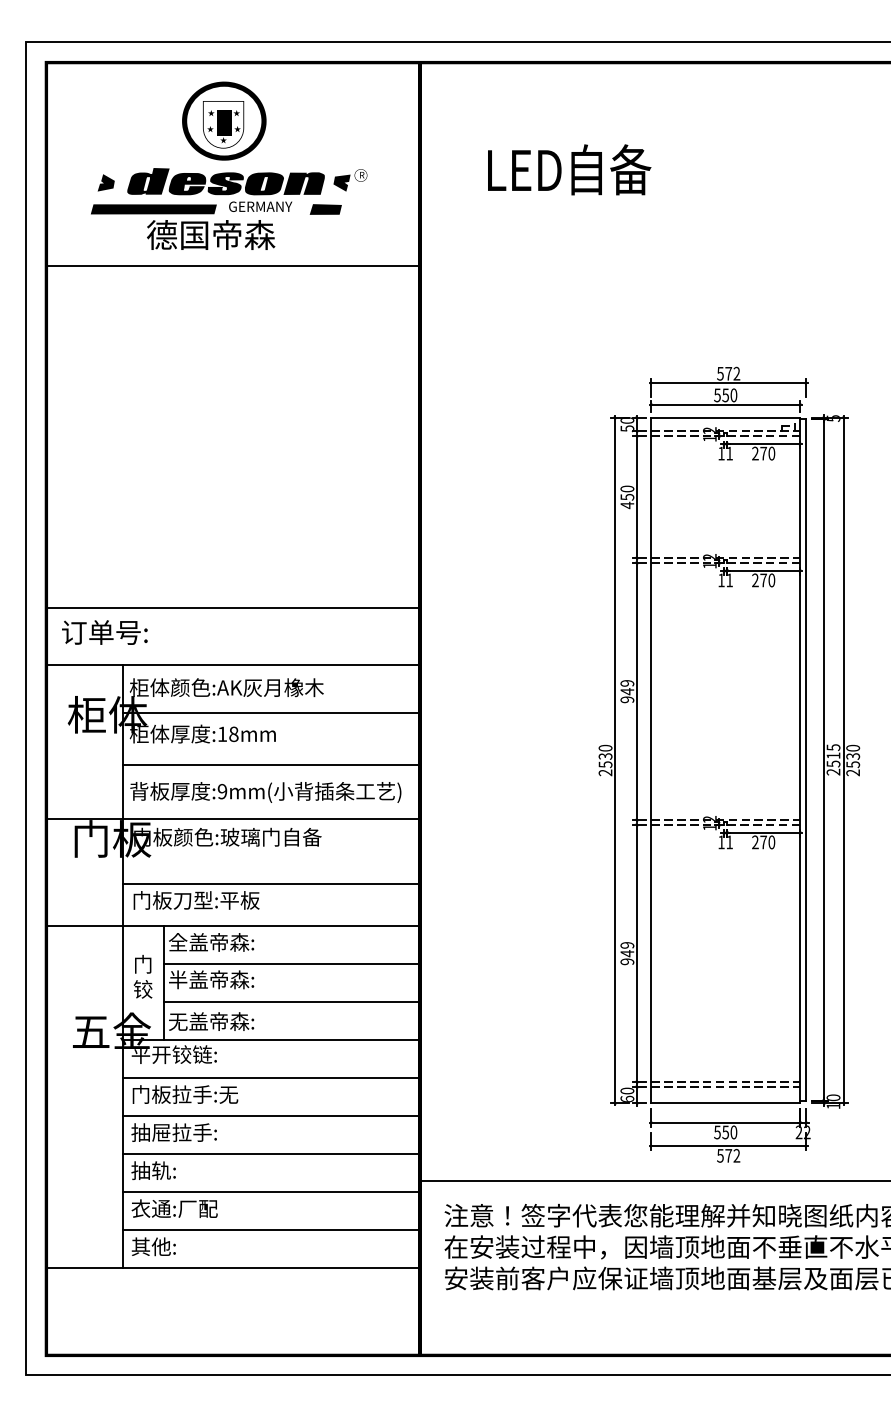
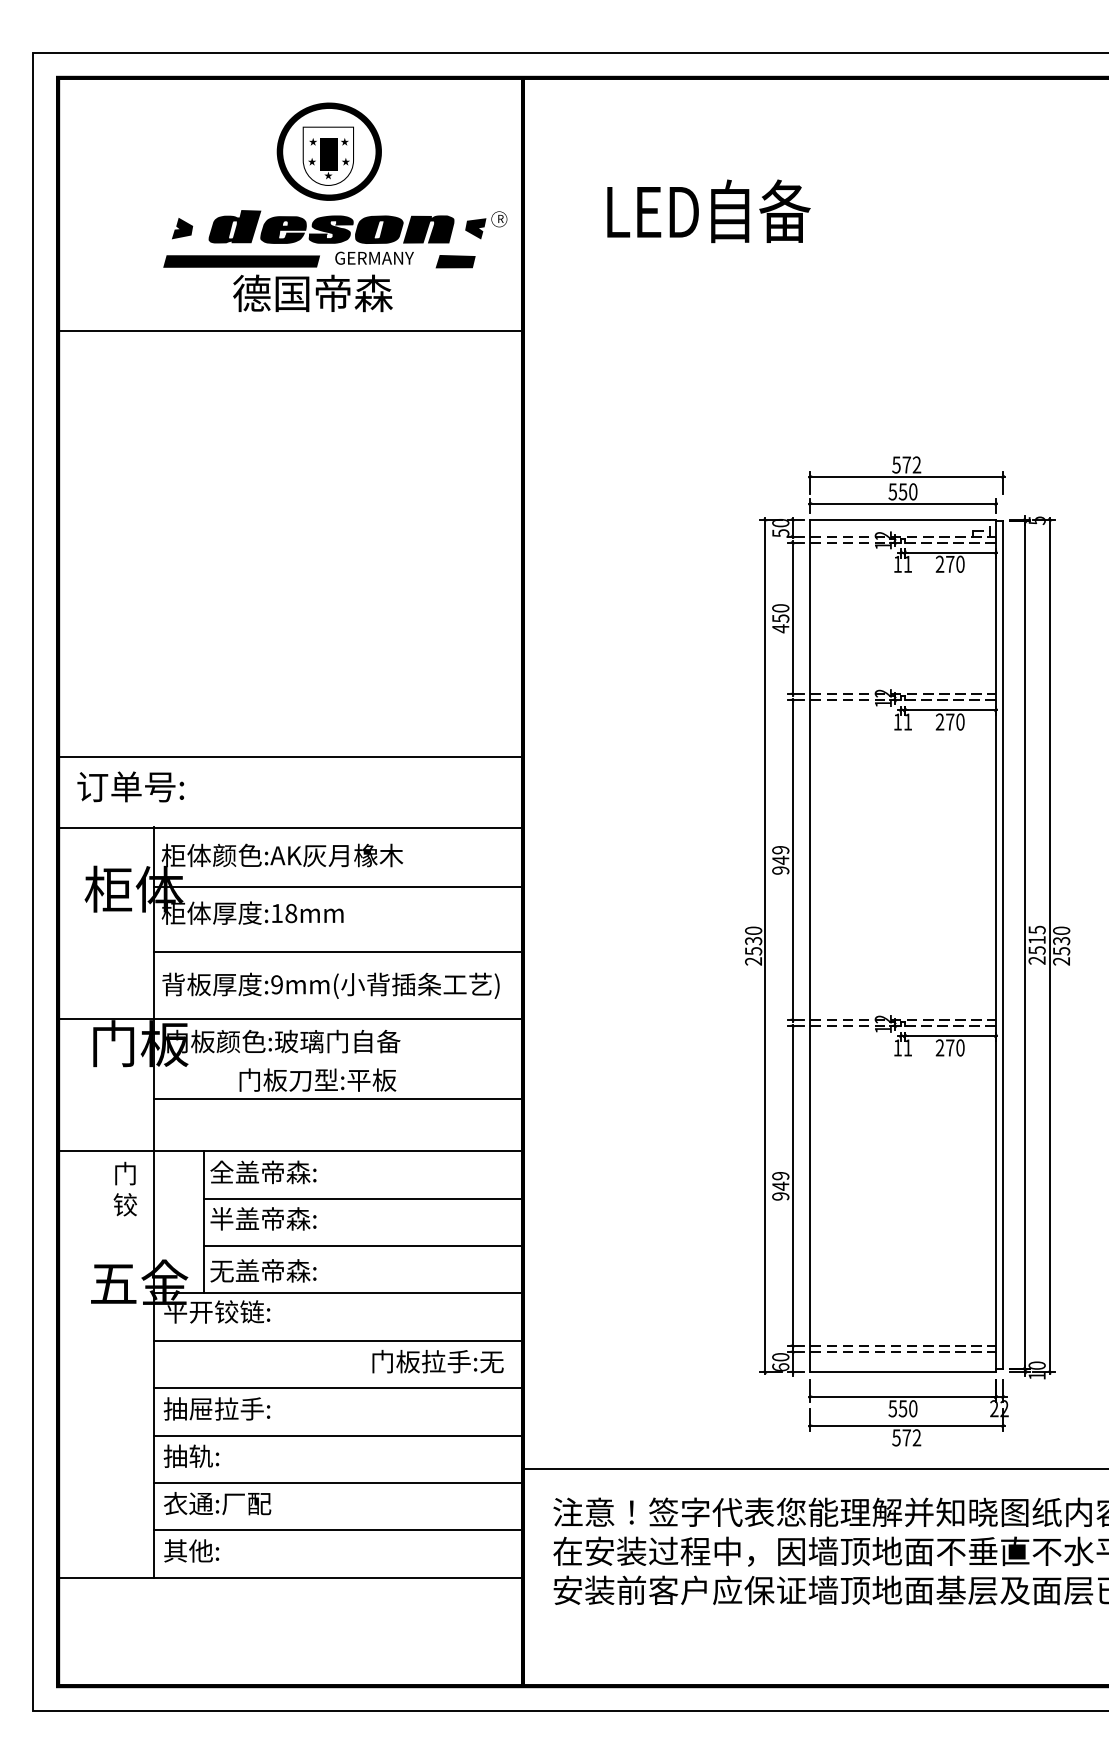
text: (229, 165) -> (335, 207), moved
text: (196, 899) -> (317, 1079), moved
text: (142, 976) -> (124, 1188), moved
text: (185, 1094) -> (437, 1361), moved

